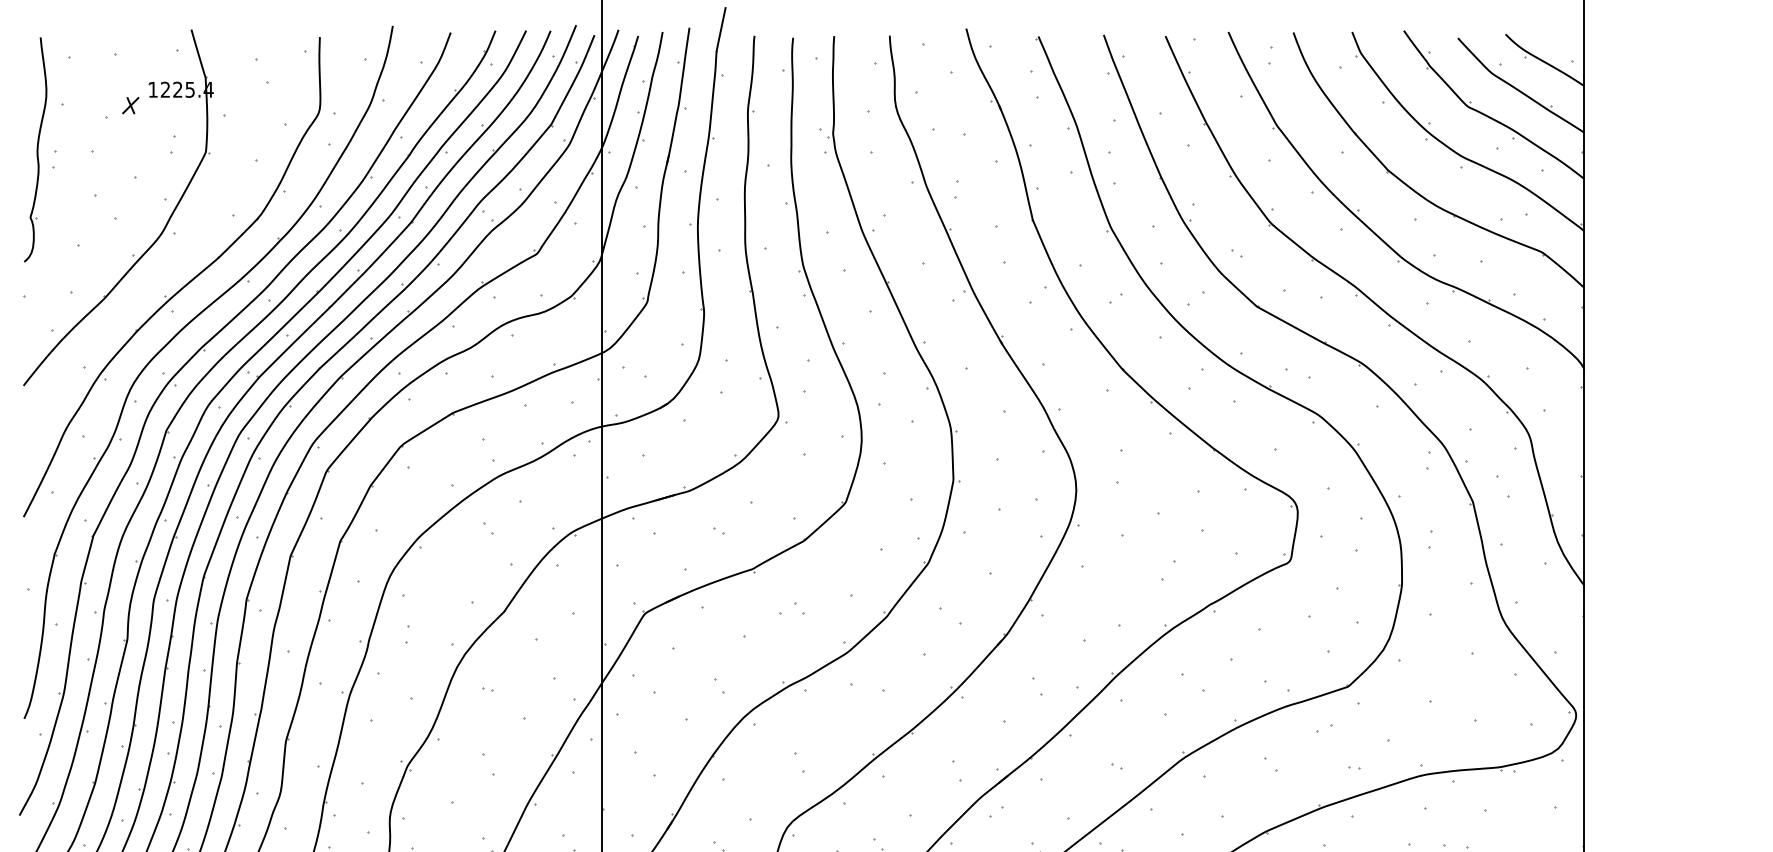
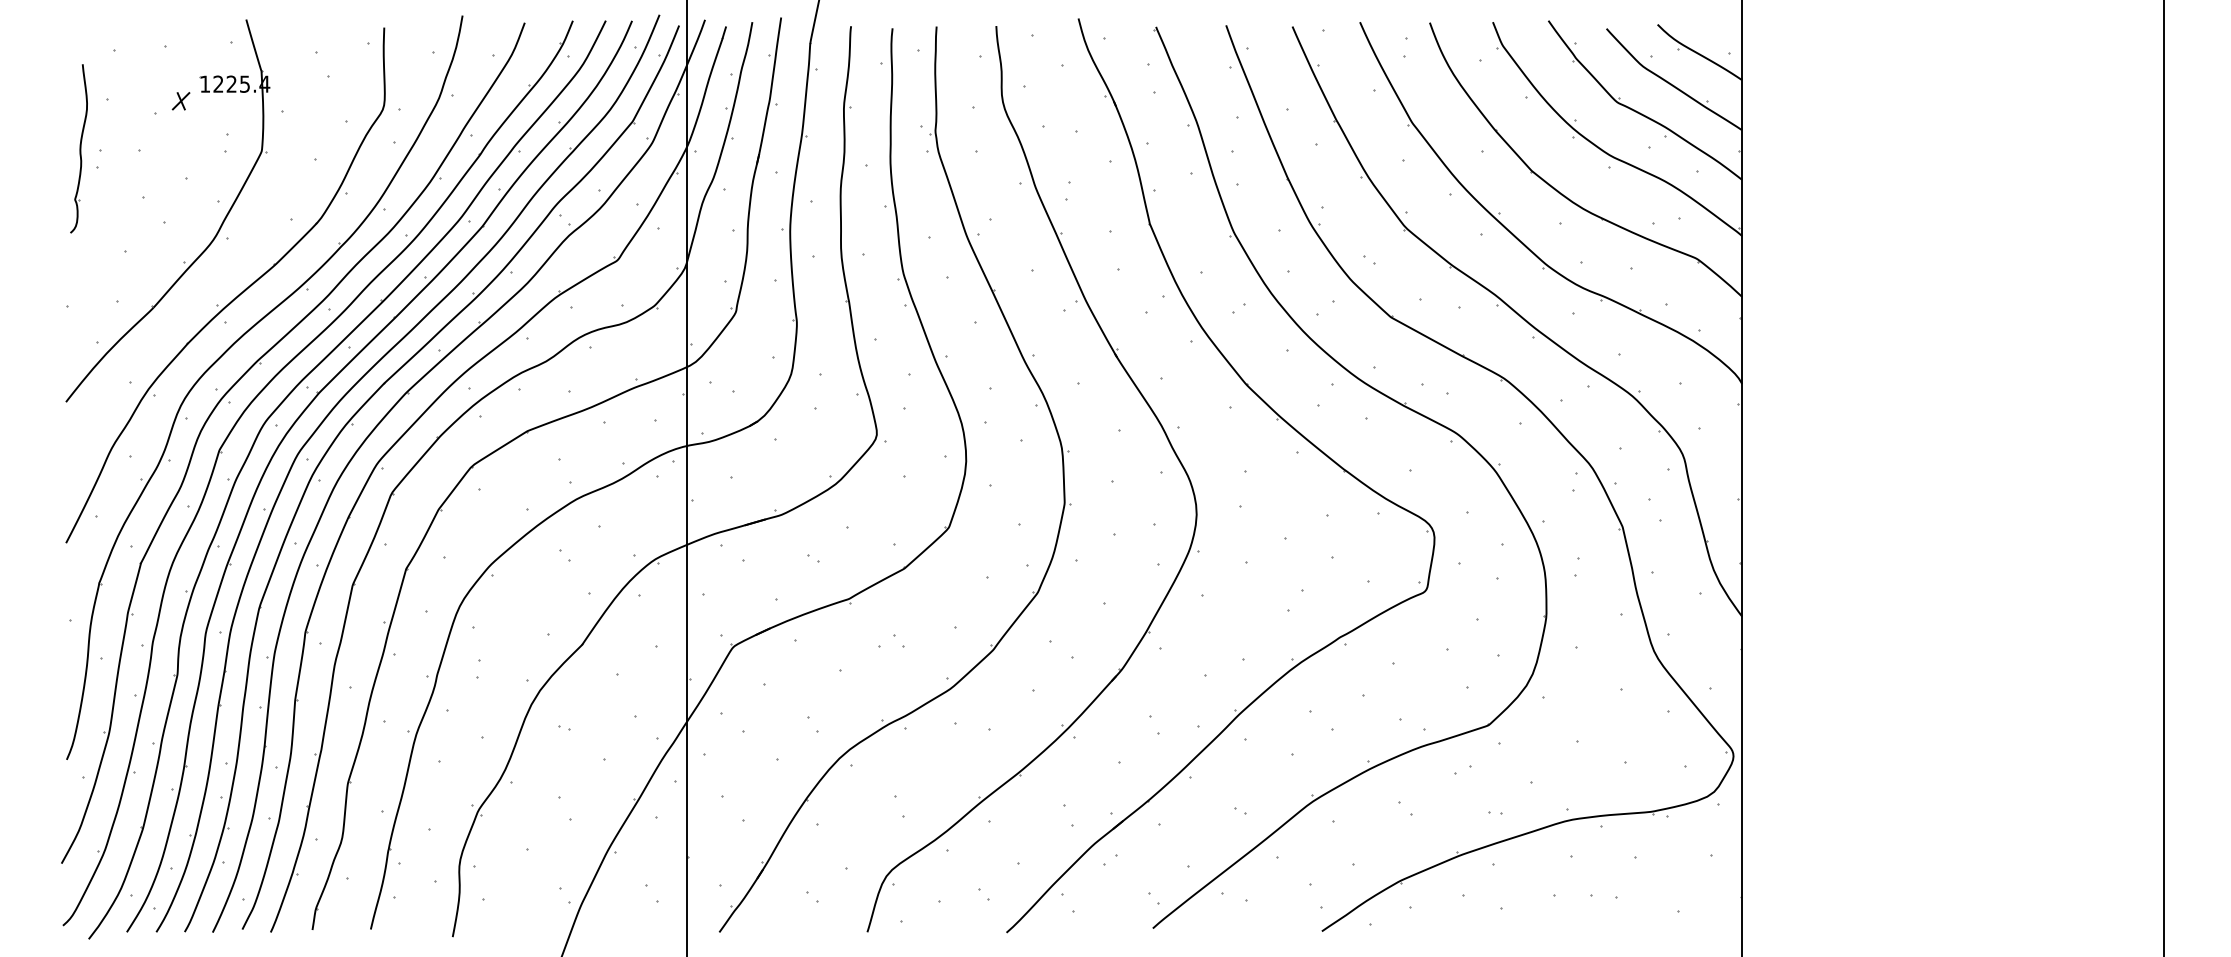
part: (35, 149) -> (78, 148), size x0.7

